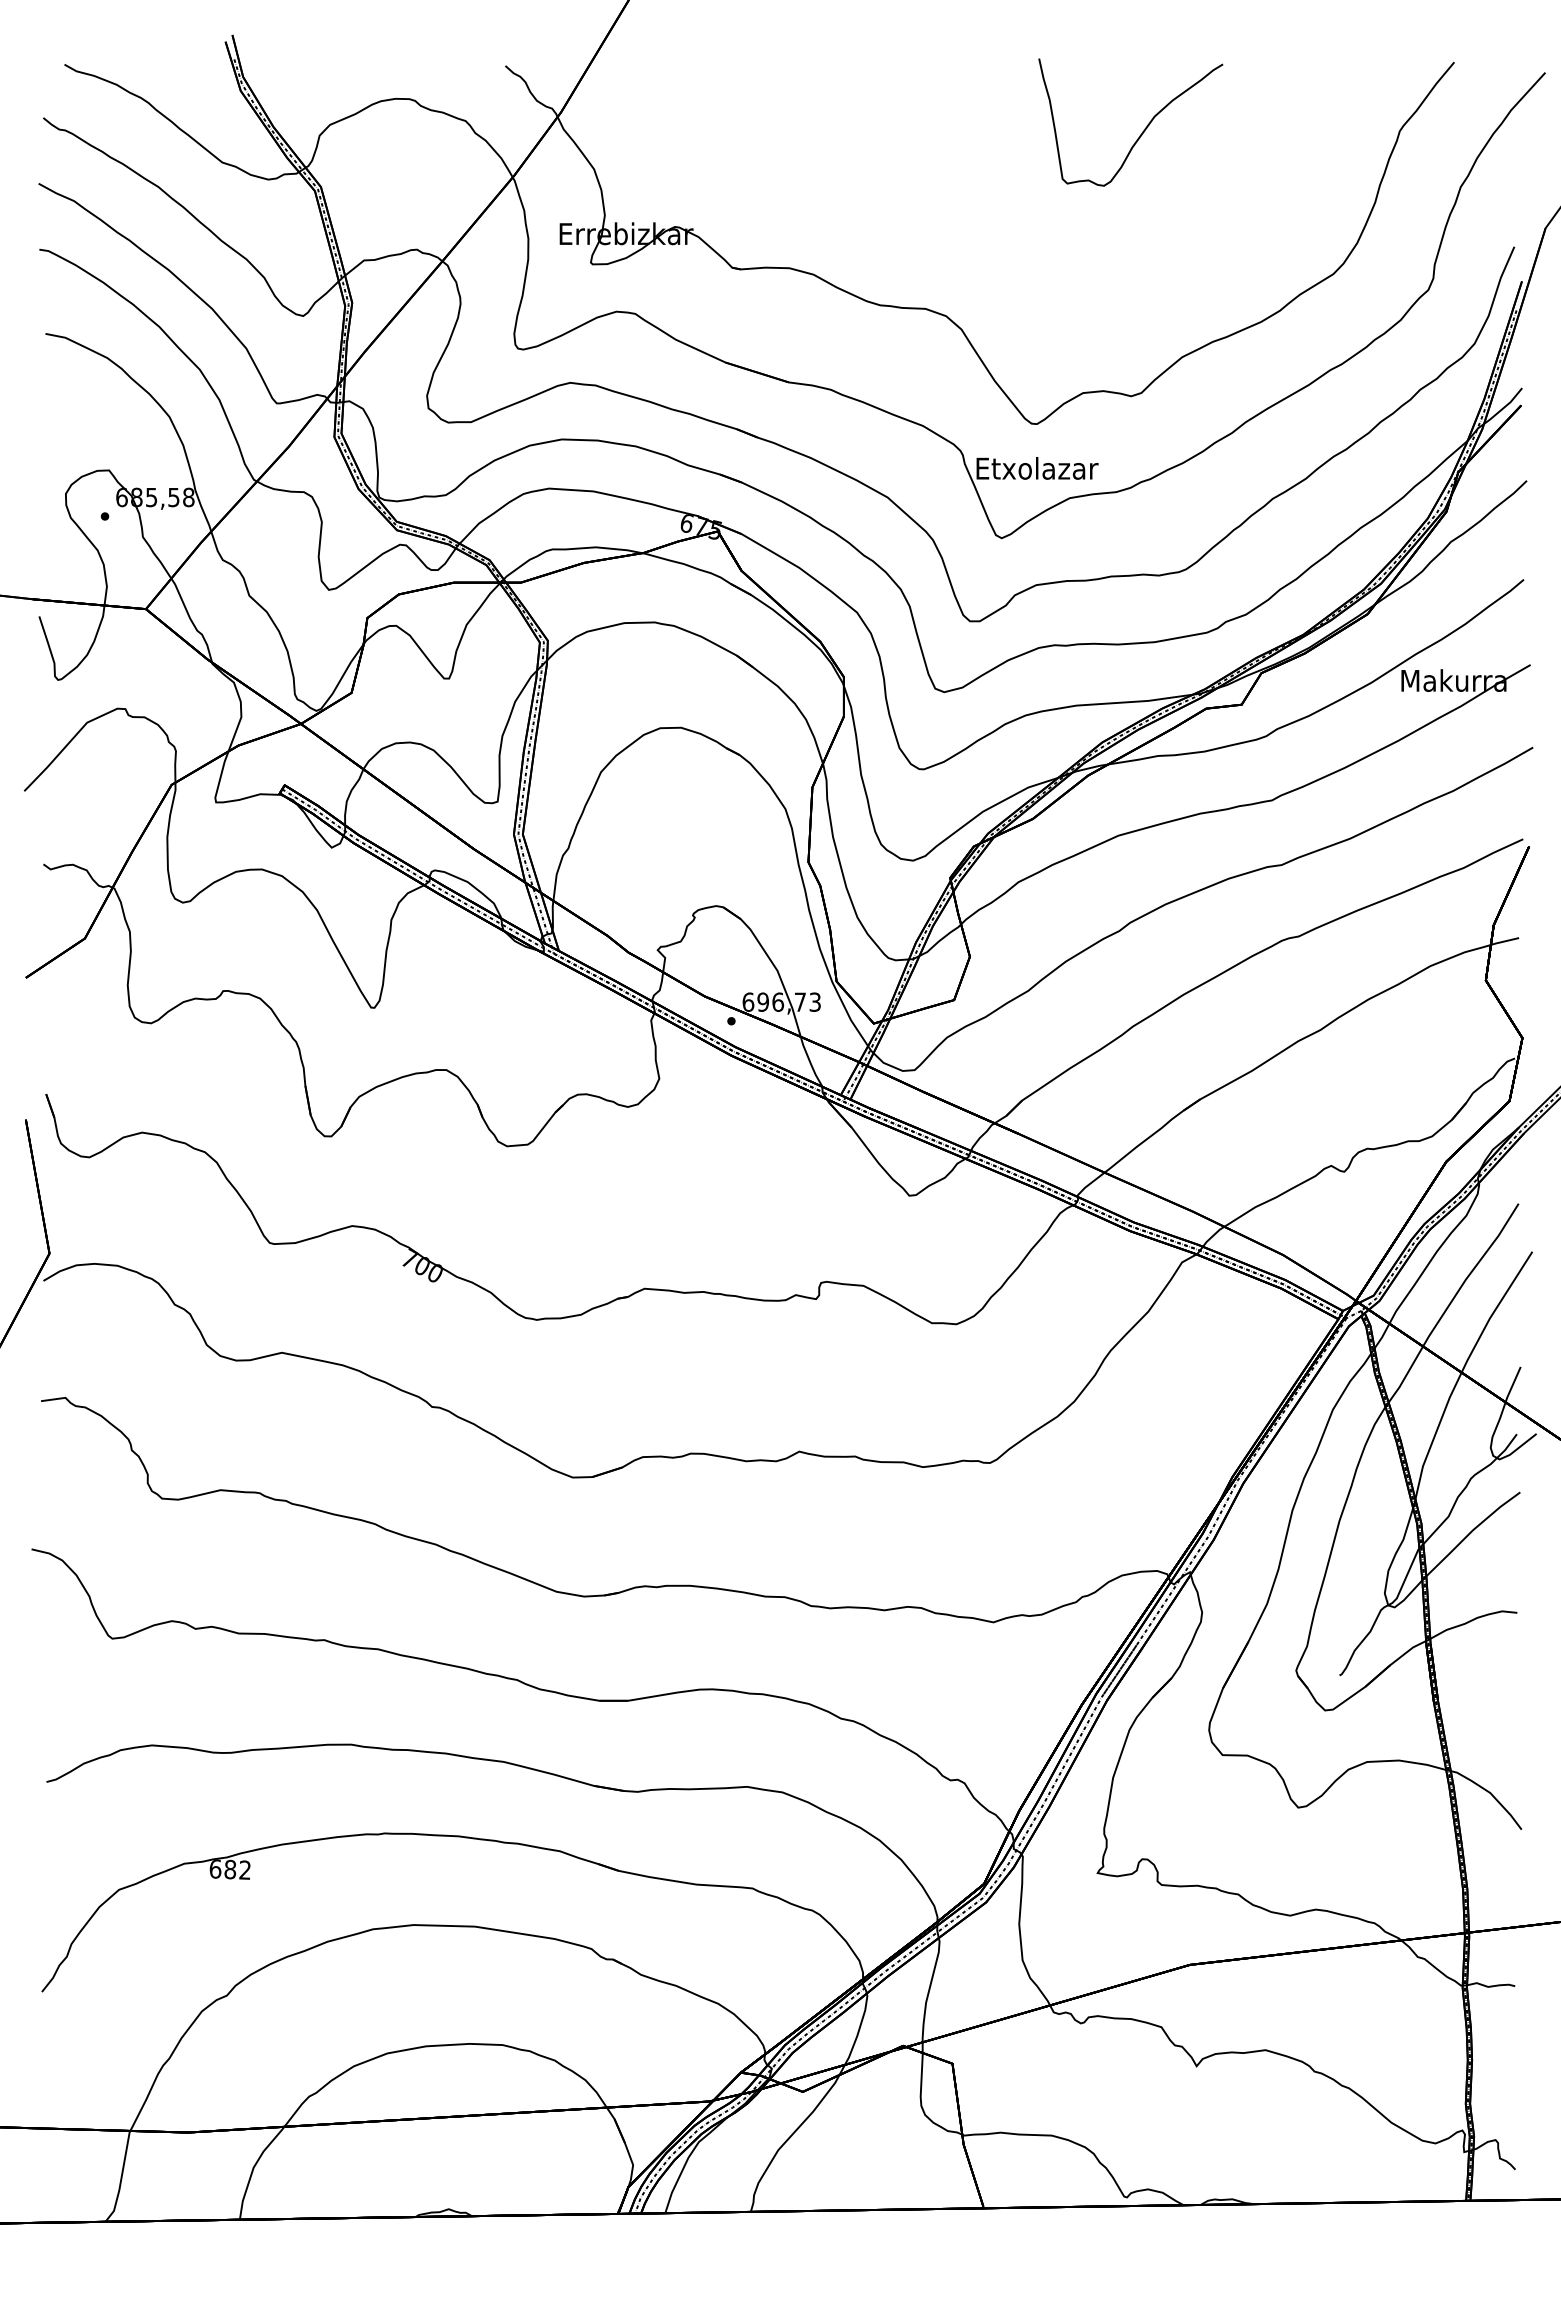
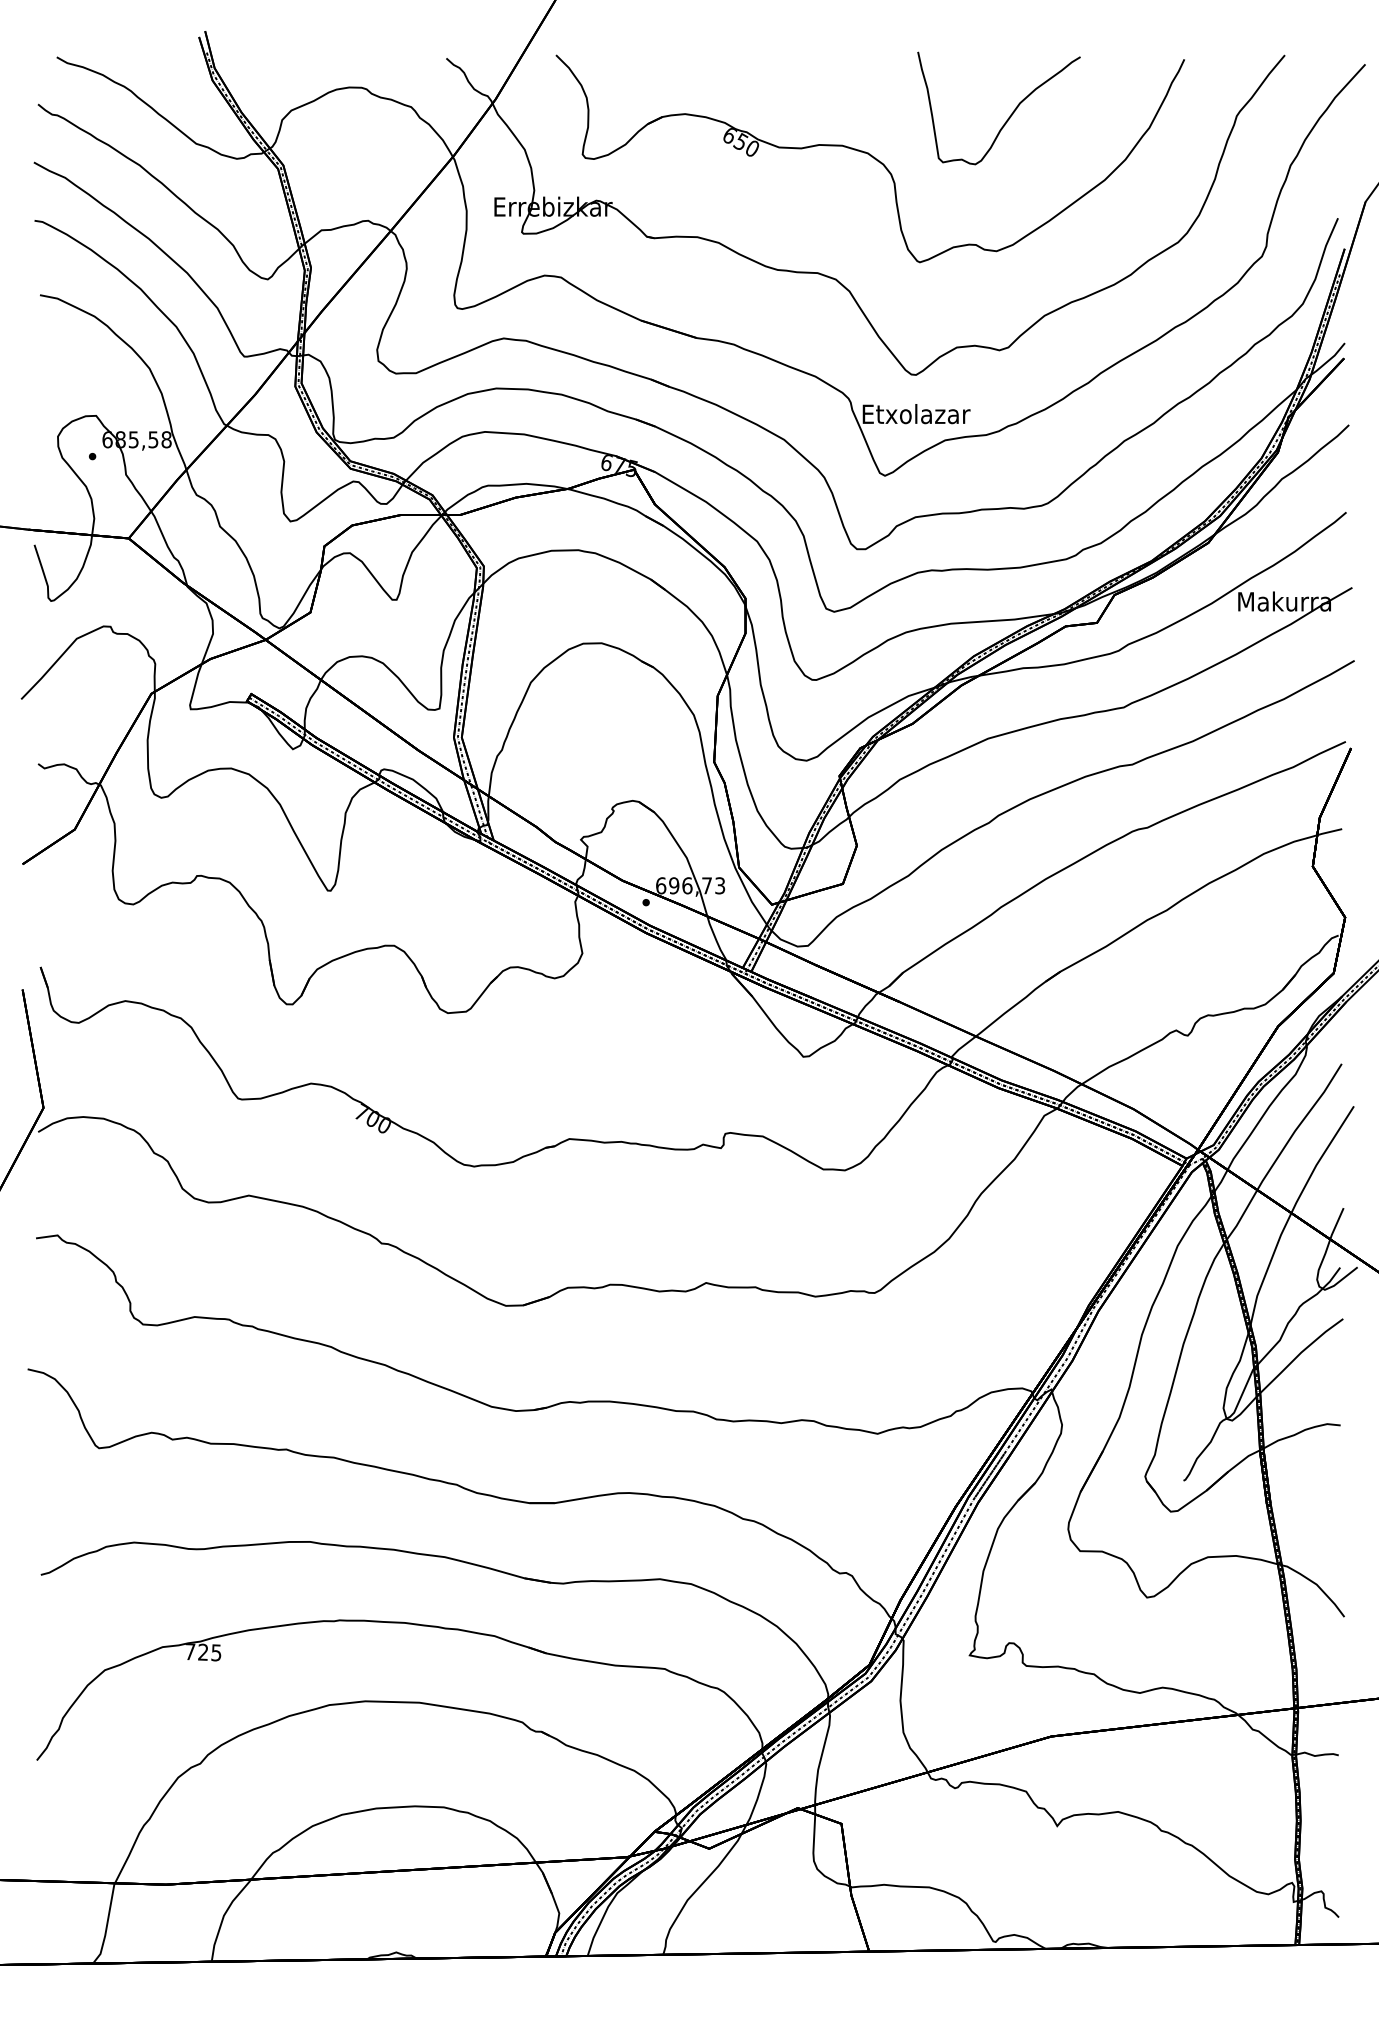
part: (985, 179) -> (870, 158), added
text: (229, 1869) -> (202, 1652), 682 -> 725

